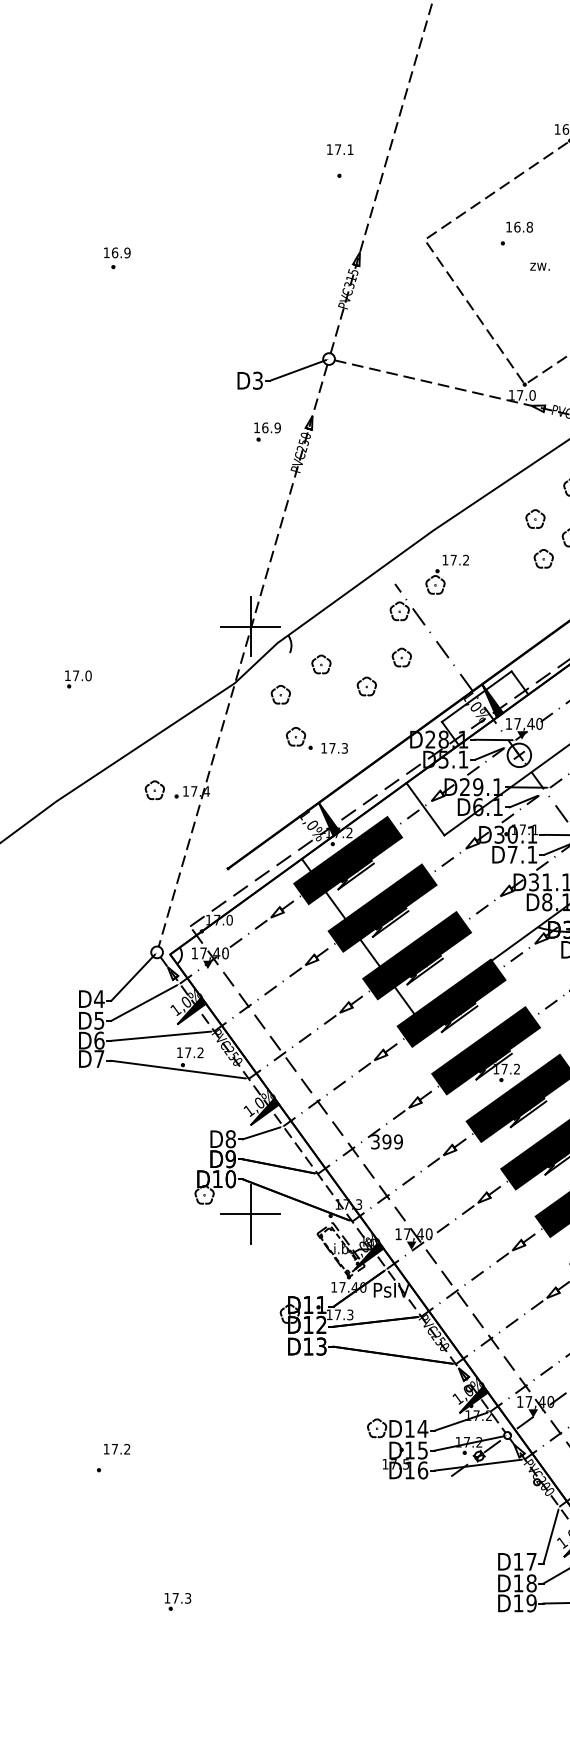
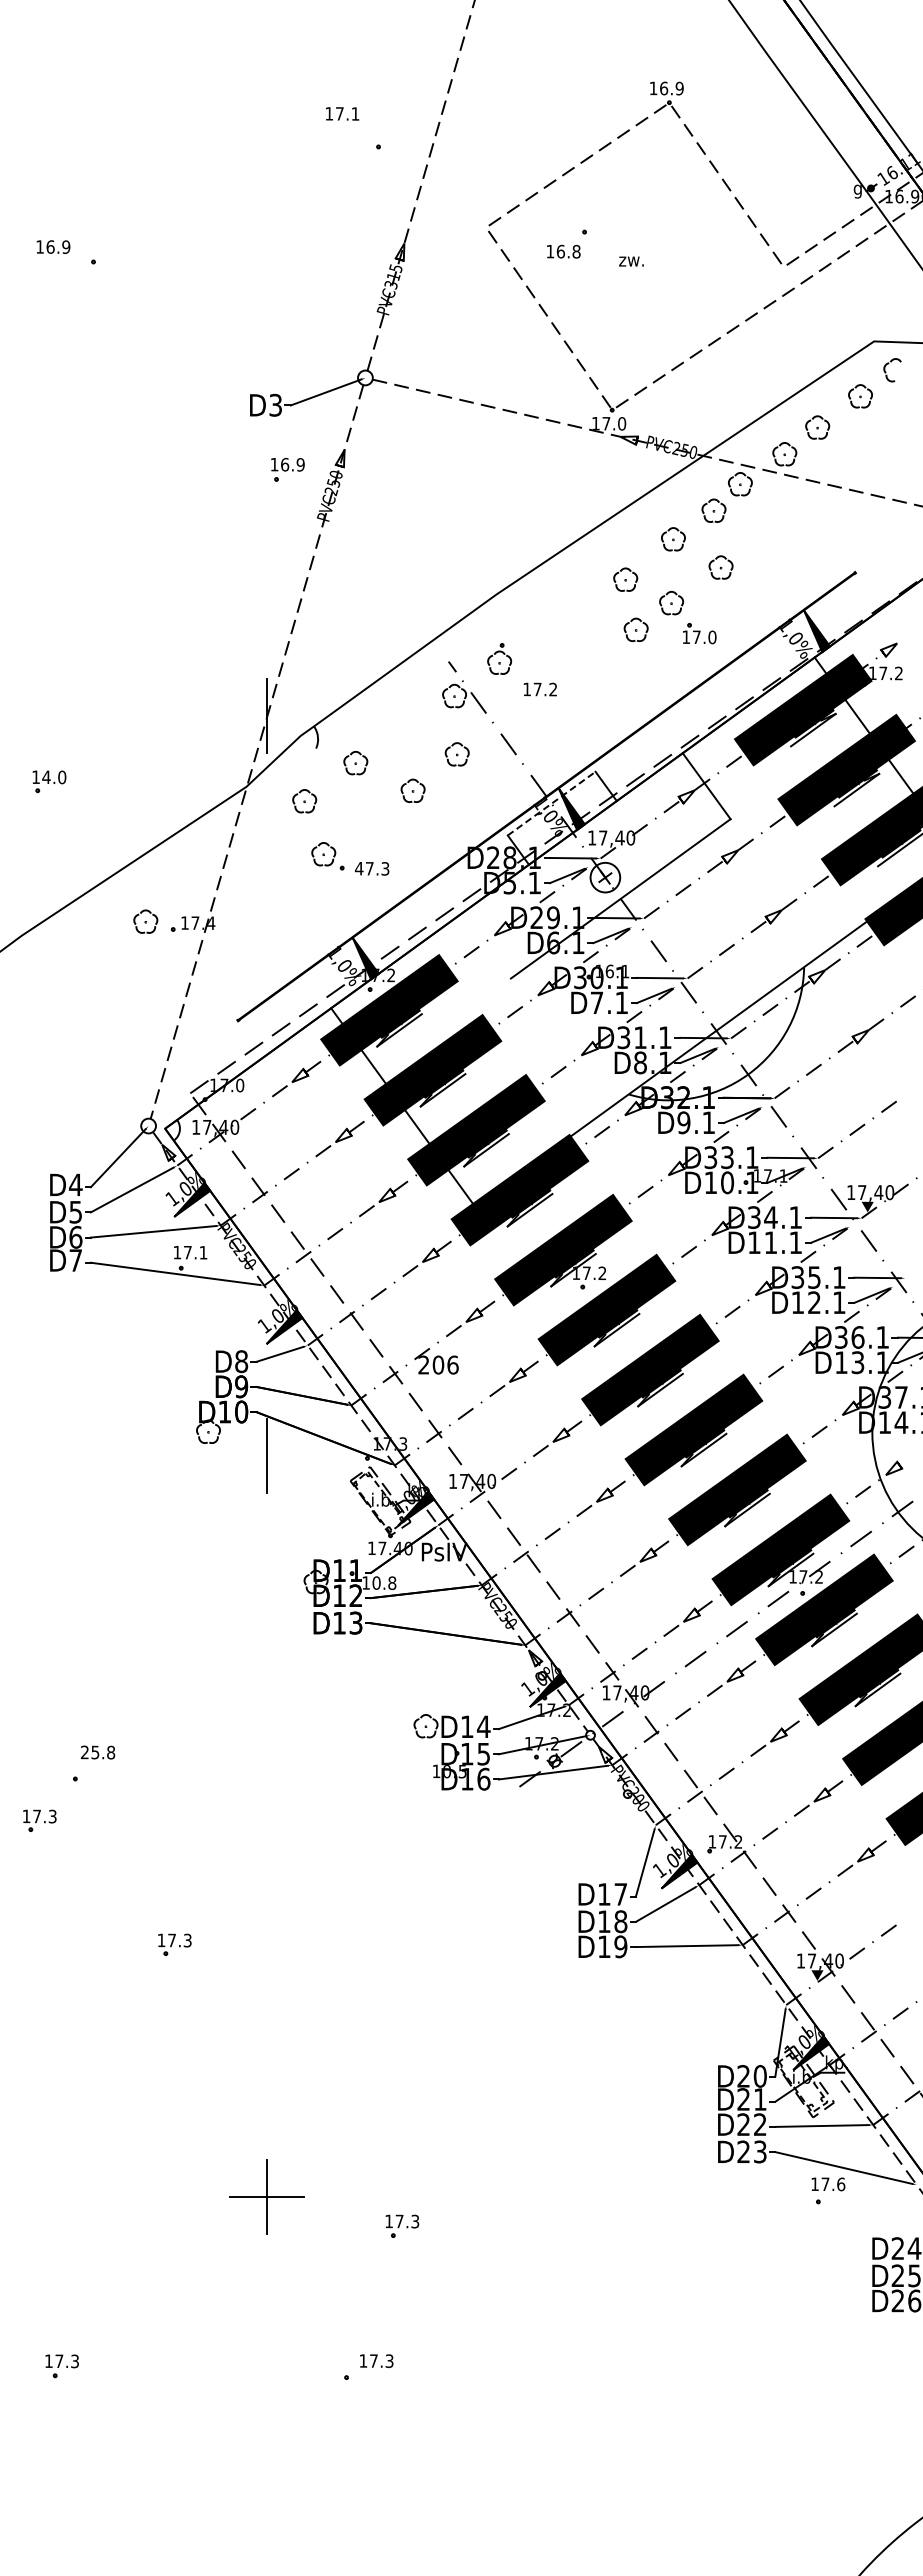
text: (340, 149) -> (342, 113), moved
text: (519, 227) -> (563, 251), moved
text: (117, 252) -> (53, 246), moved
text: (455, 560) -> (539, 689), moved
line: (250, 626) -> (266, 715), removed
text: (76, 675) -> (46, 776), 17.0 -> 14.0
line: (477, 696) -> (552, 803), solid -> dashed
fill: (521, 735) -> (608, 852), removed
text: (323, 748) -> (358, 868), 17.3 -> 47.3
line: (425, 809) -> (486, 945), removed
text: (522, 829) -> (609, 971), 17.1 -> 16.1
fill: (207, 964) -> (212, 1141), removed
text: (200, 1052) -> (203, 1252), 17.2 -> 17.1
text: (387, 1141) -> (438, 1364), 399 -> 206
line: (250, 1214) -> (266, 1456), removed
fill: (411, 1245) -> (469, 1495), removed
text: (344, 1314) -> (384, 1582), 17.3 -> 10.8
fill: (532, 1413) -> (622, 1707), removed
text: (117, 1449) -> (98, 1752), 17.2 -> 25.8
text: (394, 1464) -> (447, 1771), 17.5 -> 10.5
part: (70, 1503) -> (39, 1820), added

